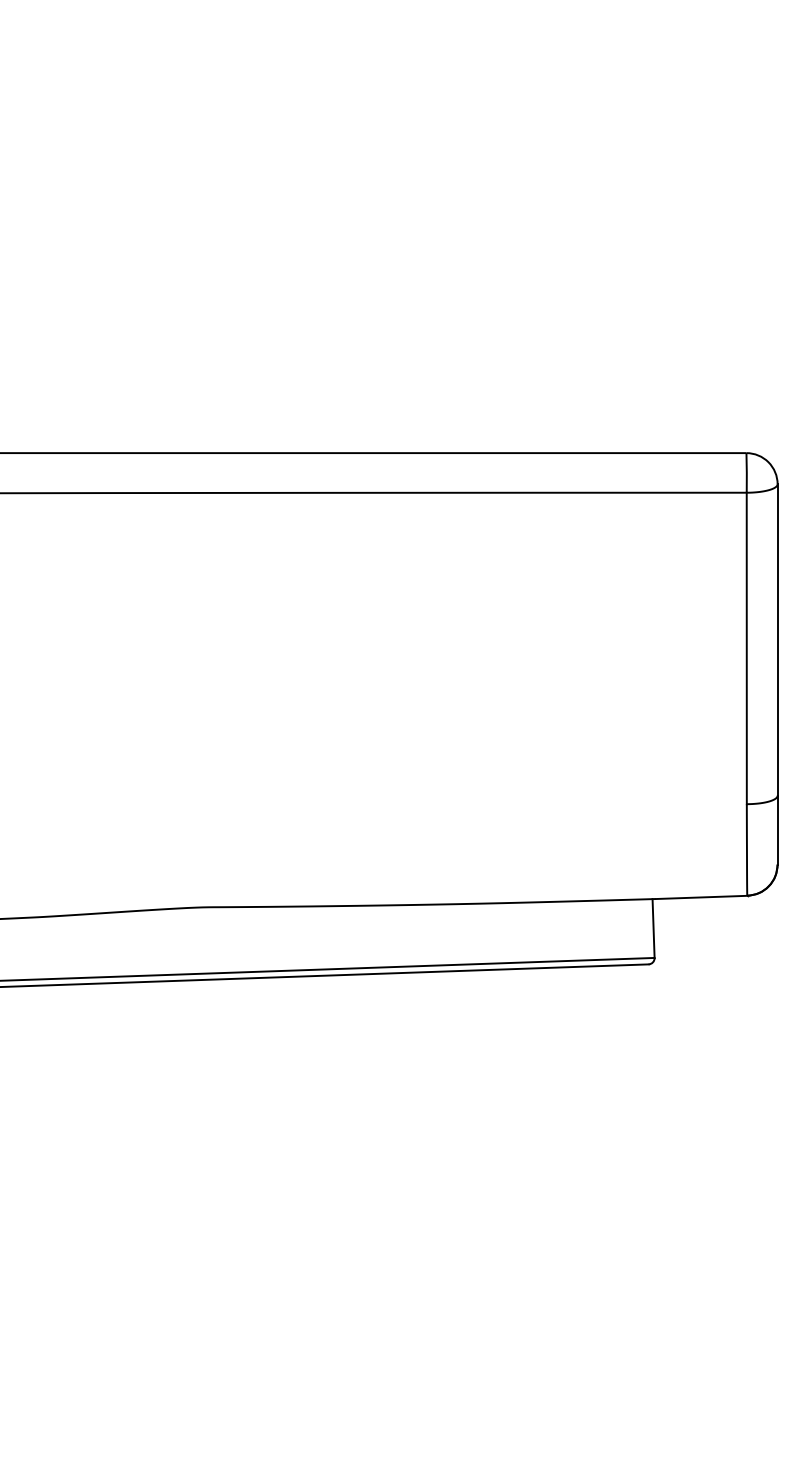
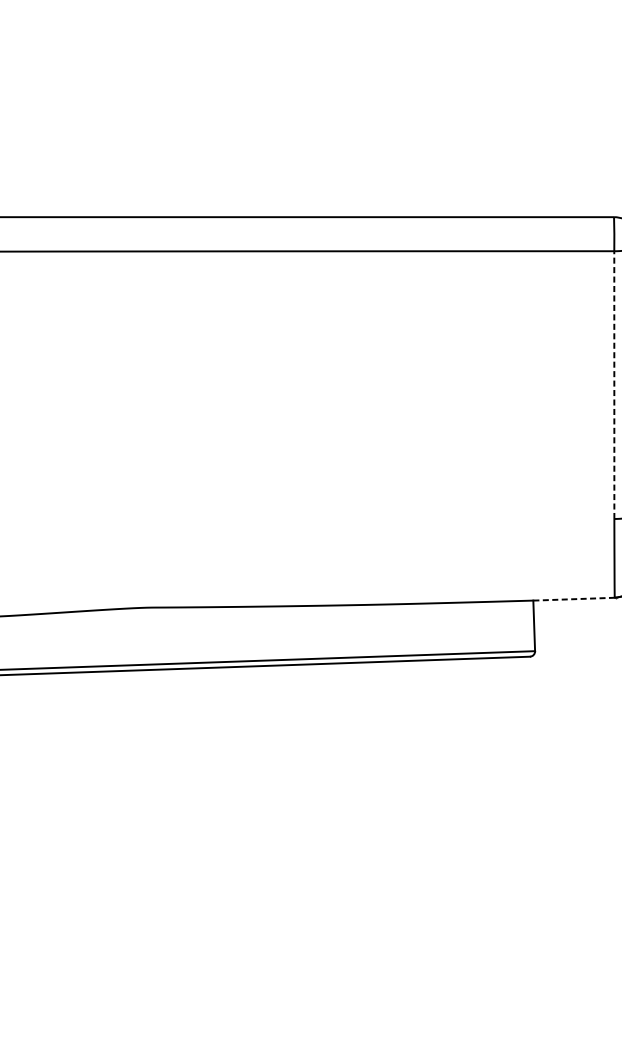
line: (746, 648) -> (614, 385), solid -> dashed
line: (701, 897) -> (575, 599), solid -> dashed

